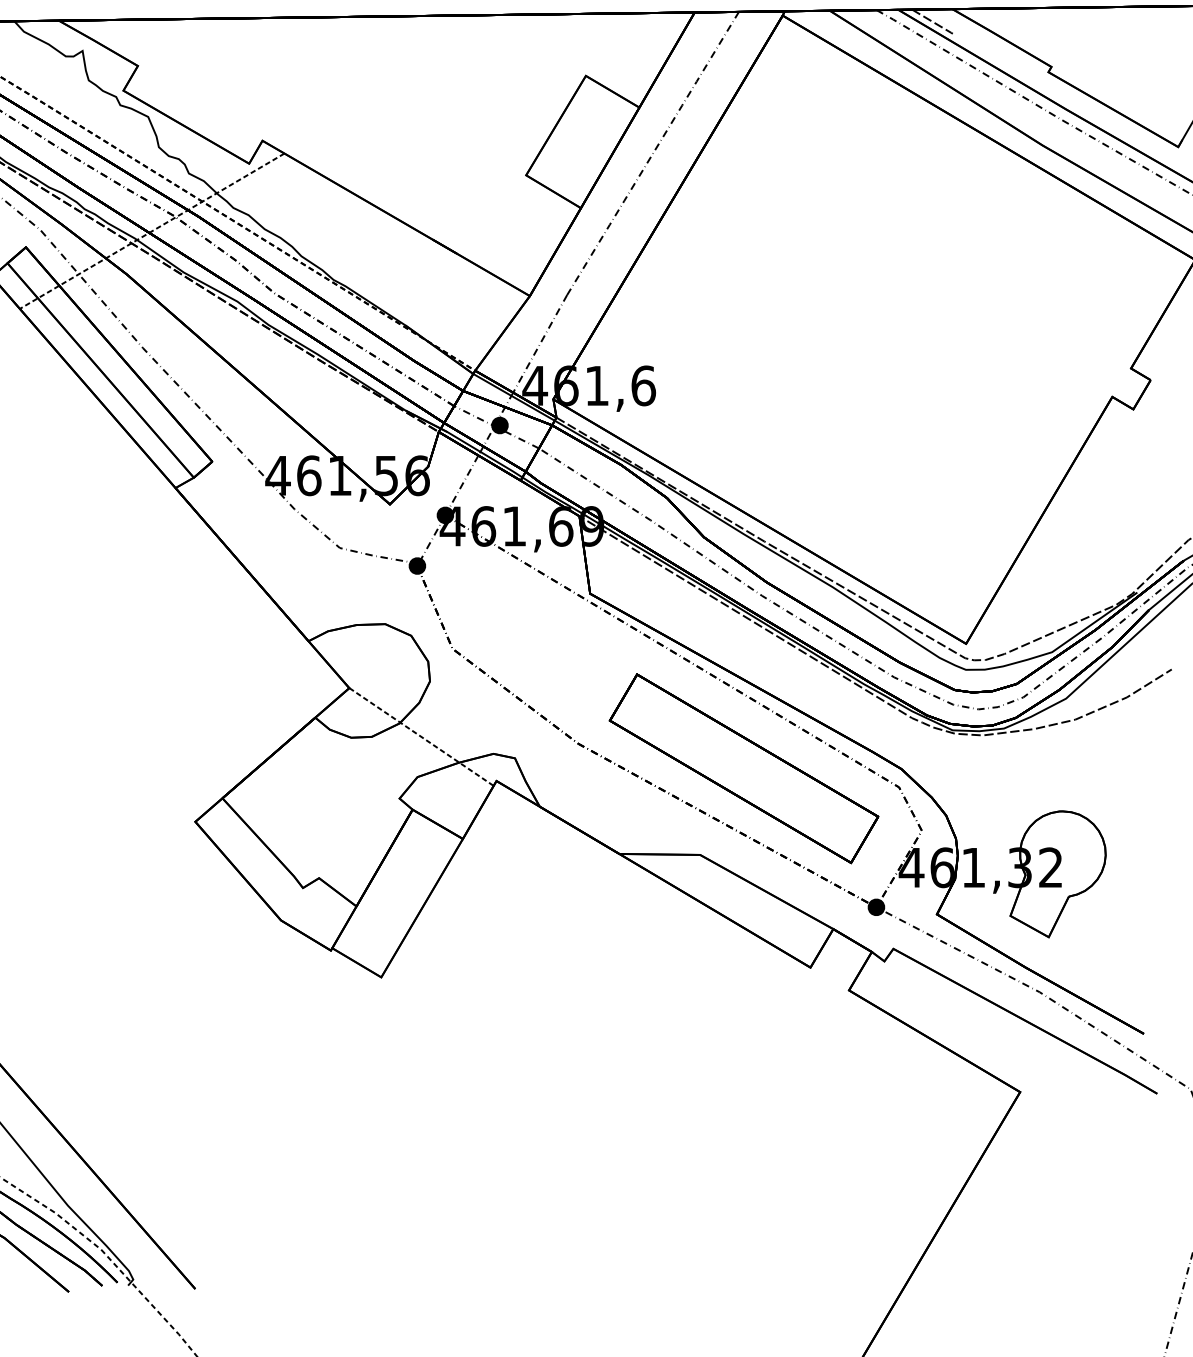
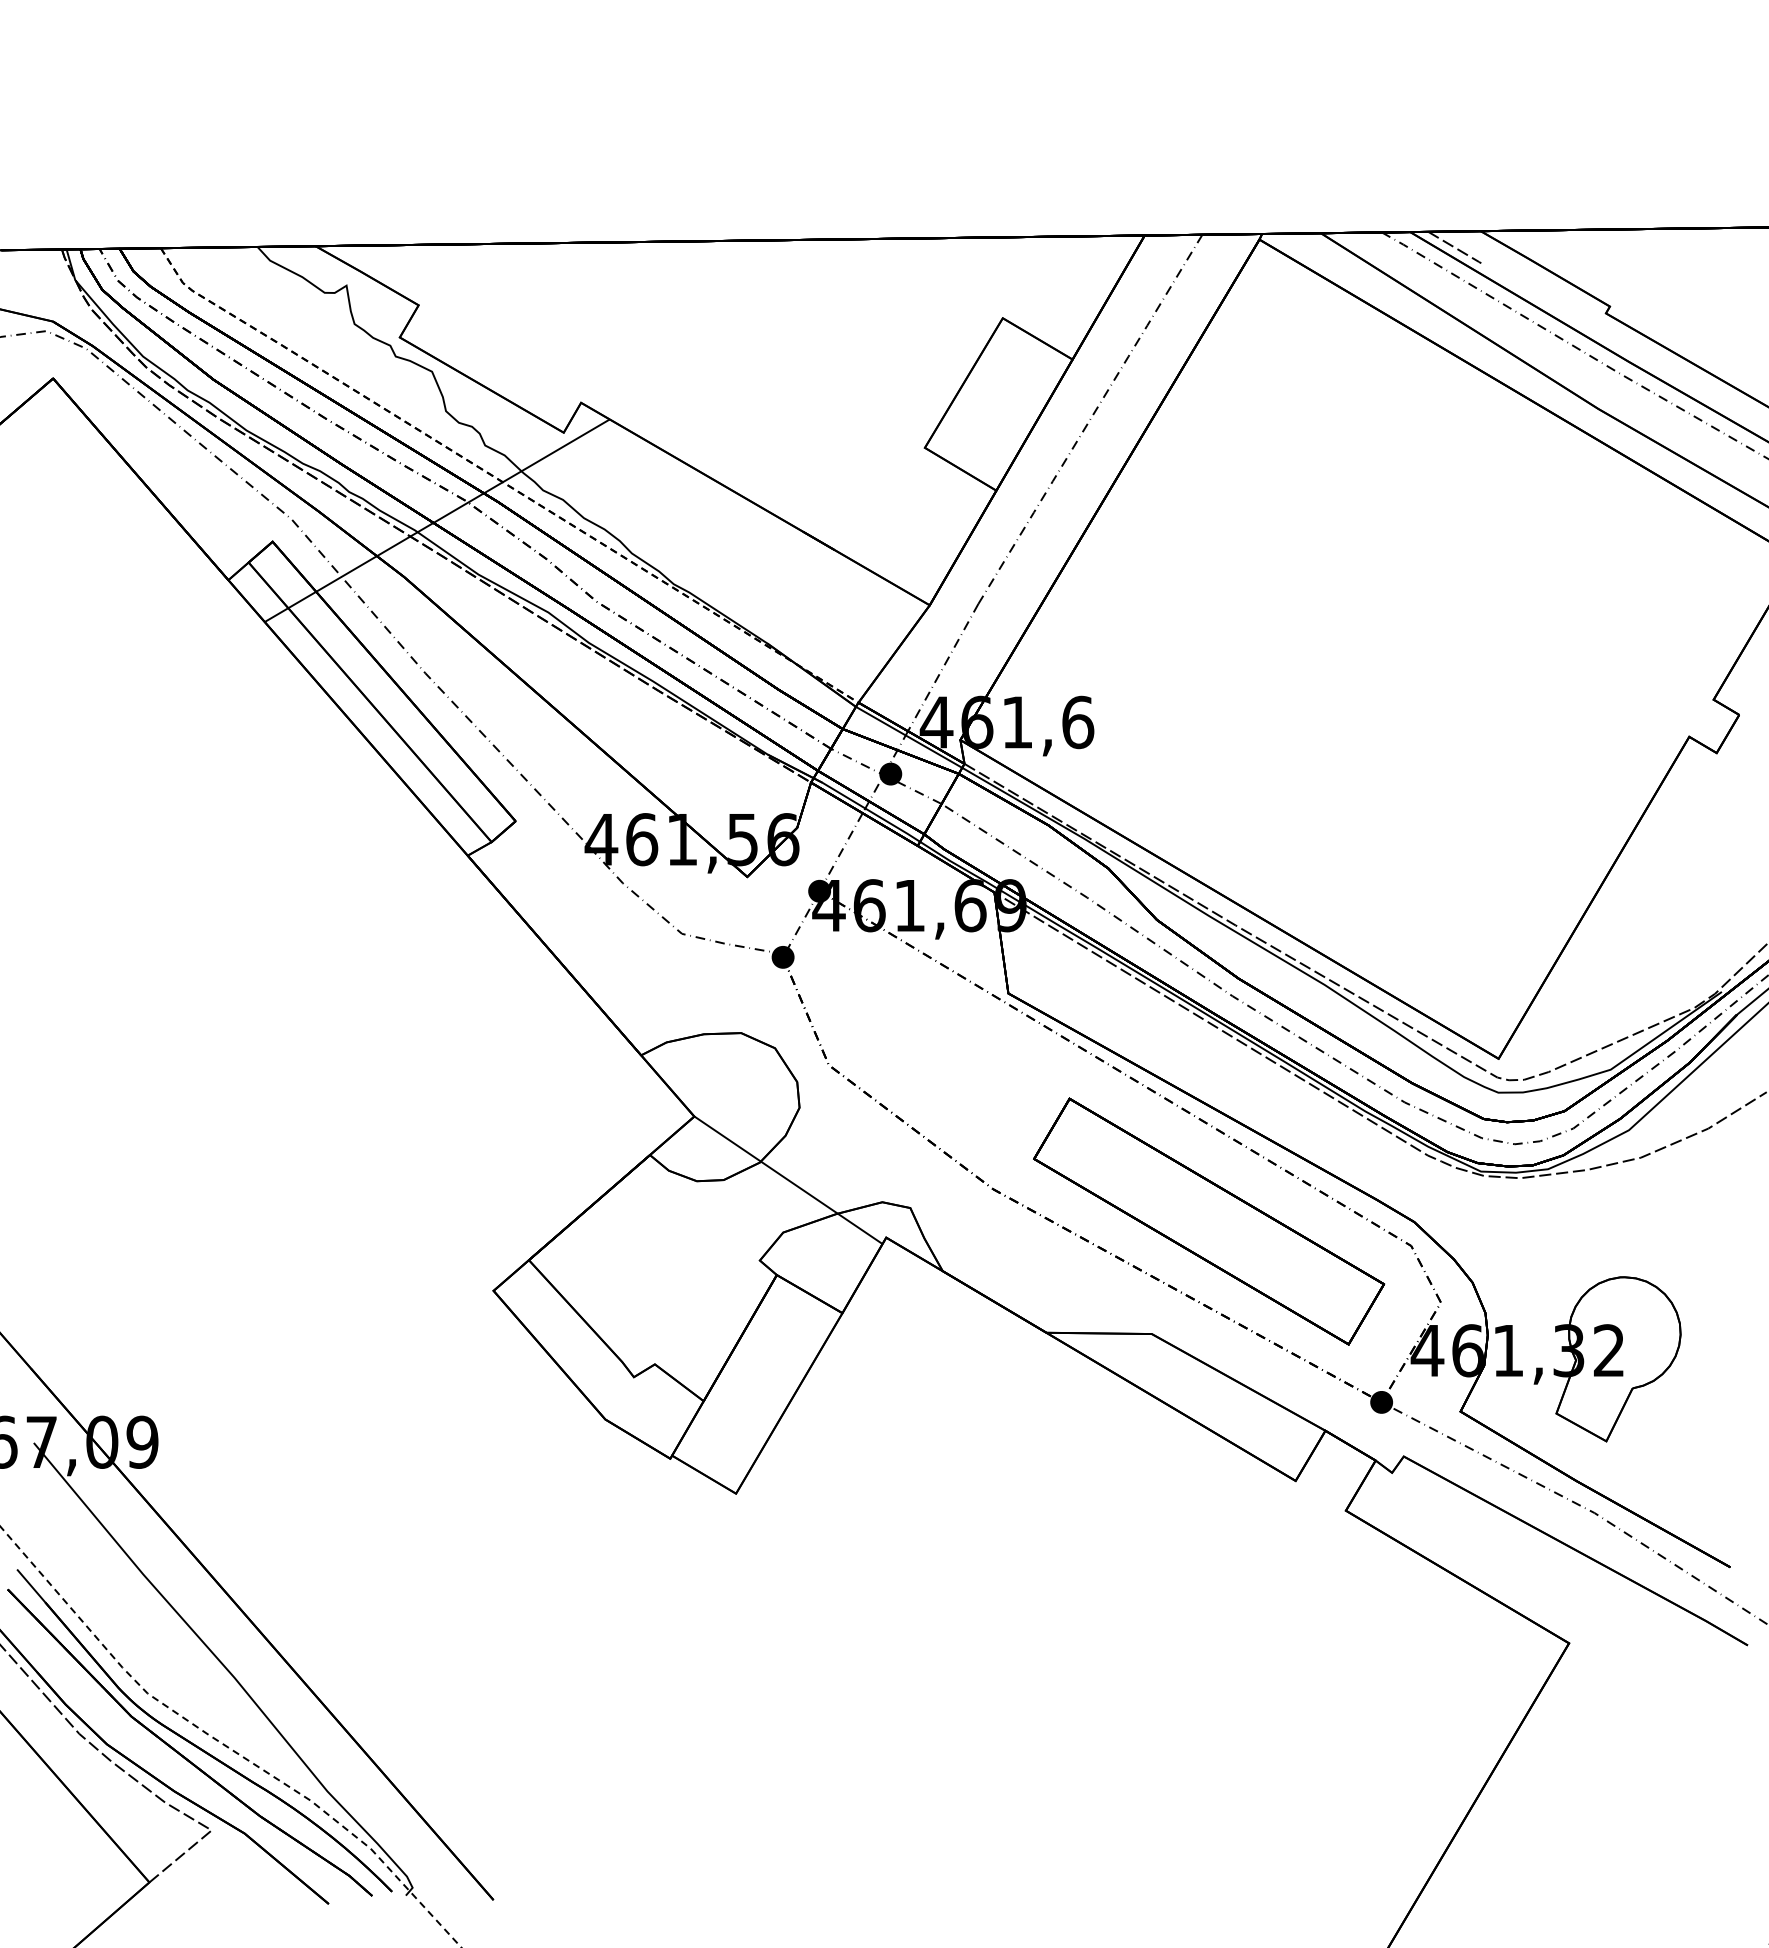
line: (151, 231) -> (436, 520), dashed -> solid
line: (421, 737) -> (788, 1180), dashed -> solid

